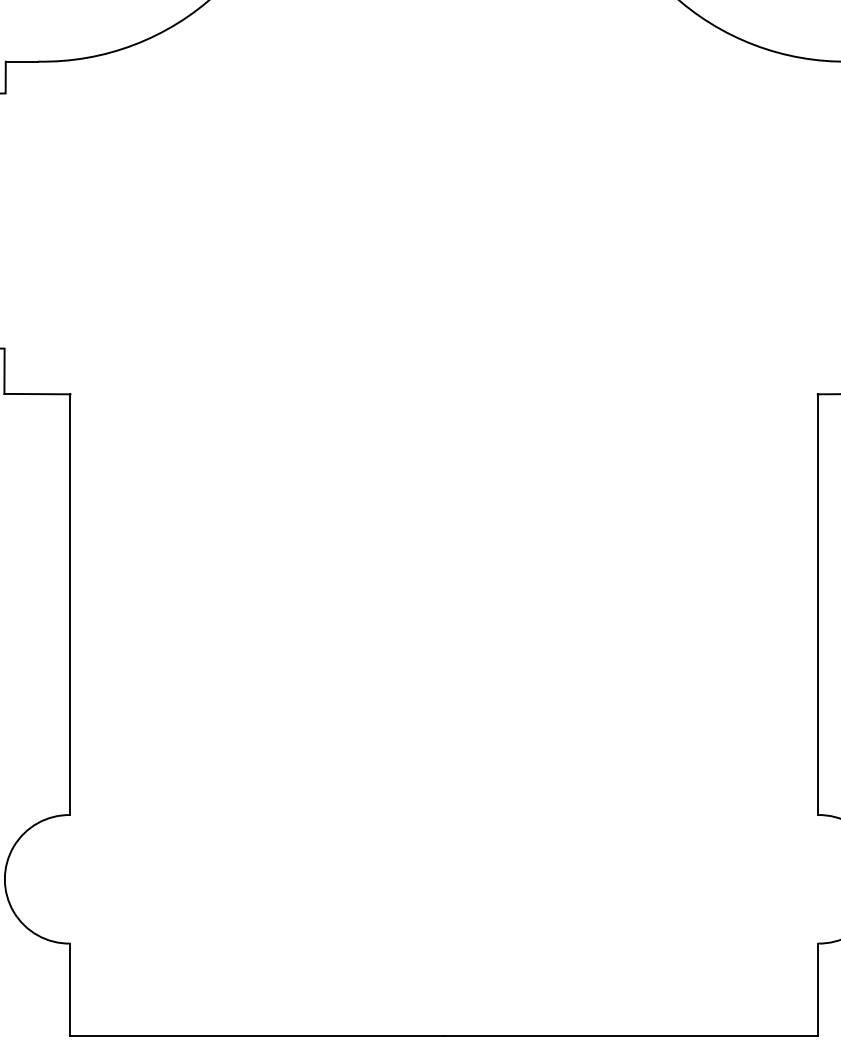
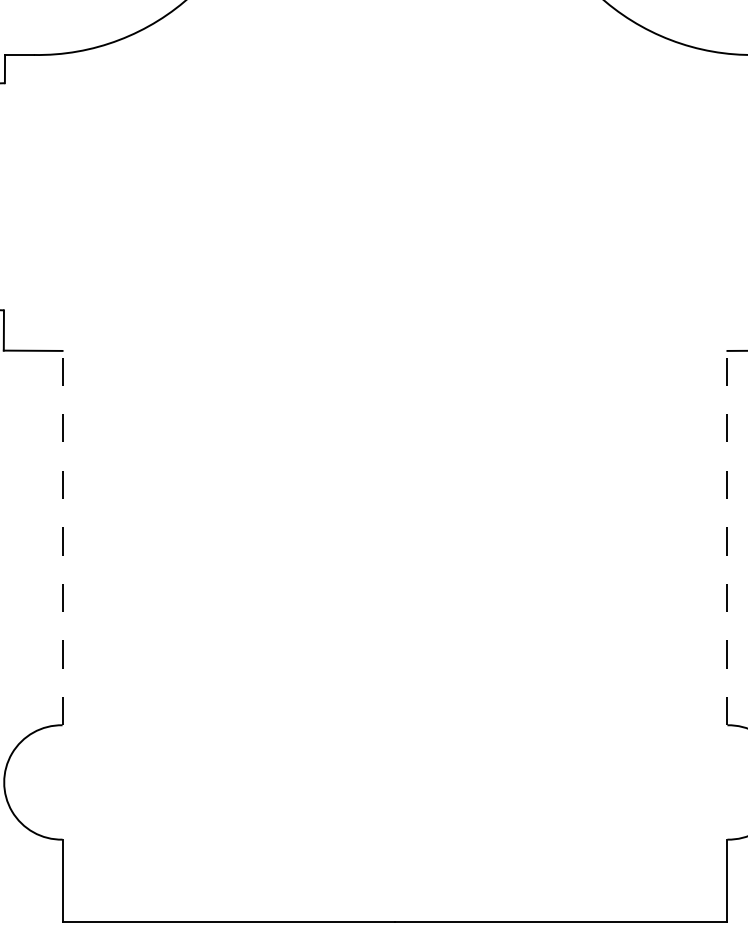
line: (70, 604) -> (62, 537), solid -> dashed
line: (817, 604) -> (727, 537), solid -> dashed

